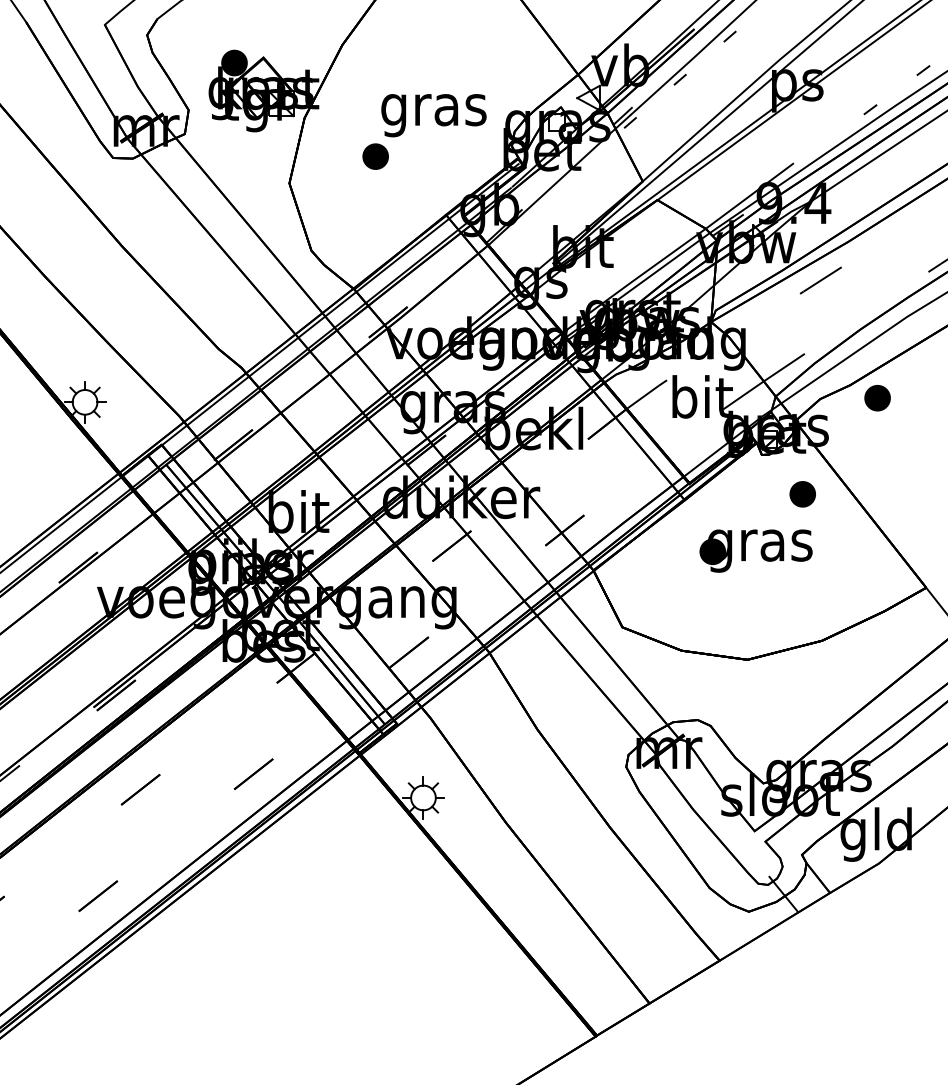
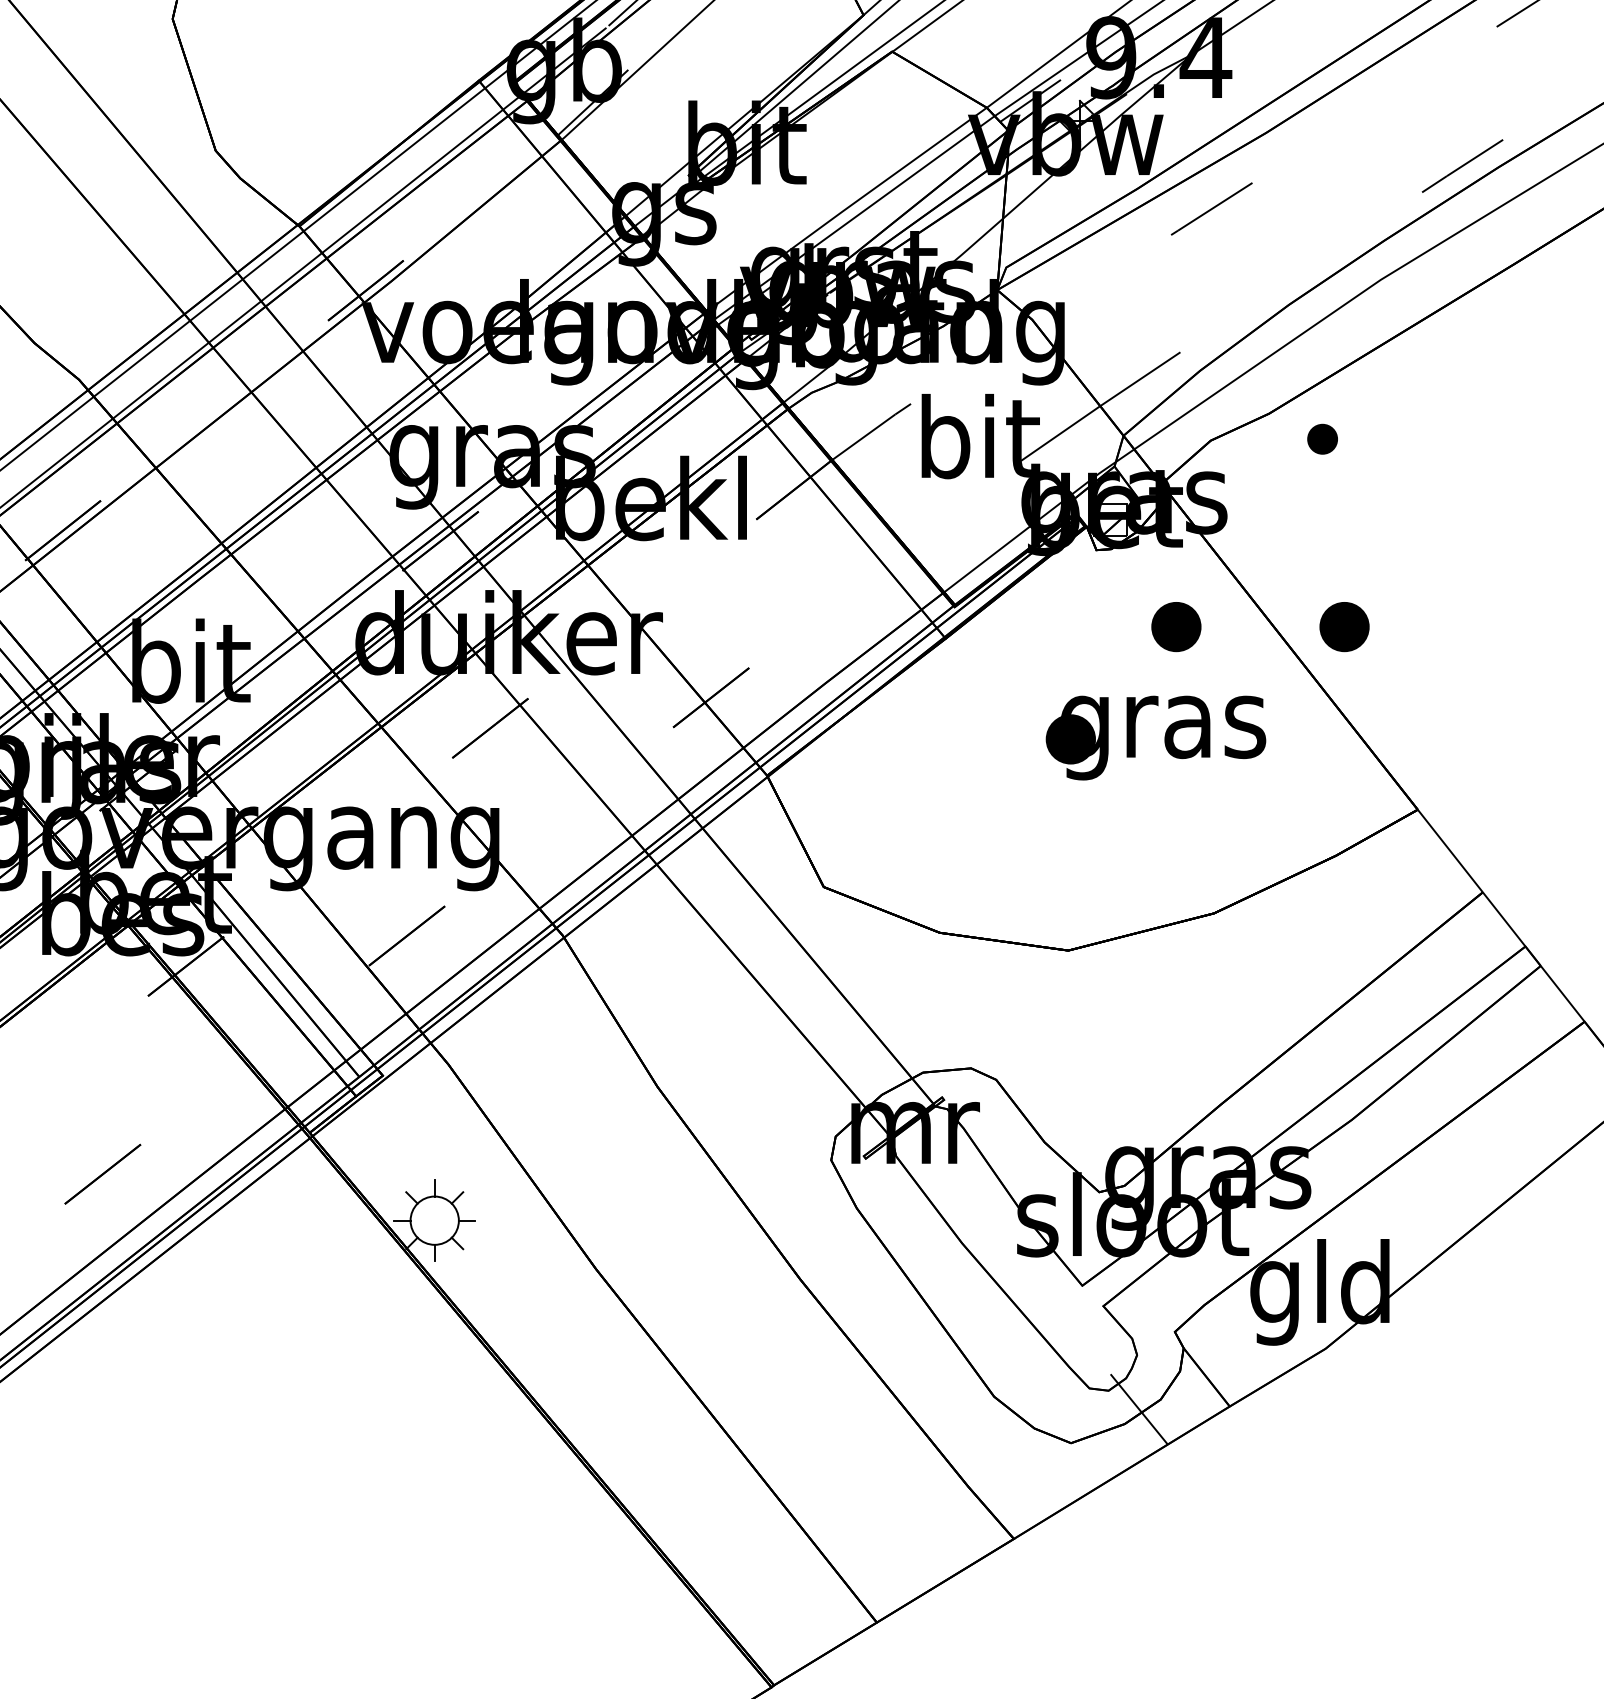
part: (877, 398) -> (1322, 439), size x0.6
part: (888, 494) -> (1344, 627), added
part: (755, 550) -> (1154, 736), moved

